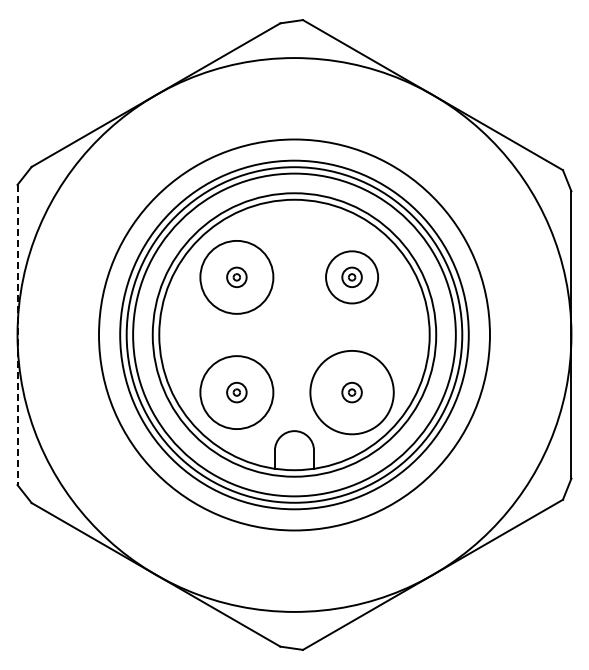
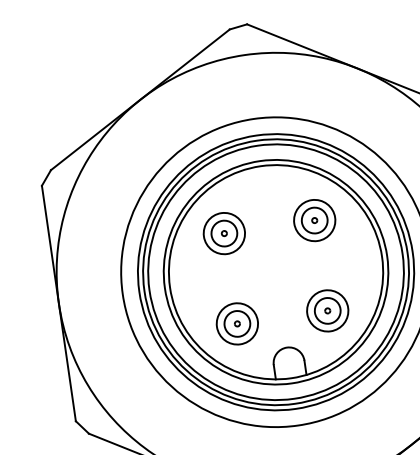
circle: (236, 277) -> (224, 233), size x0.71
circle: (236, 277) -> (224, 233), size x1.67
circle: (351, 277) -> (314, 220), size x1.67
line: (17, 335) -> (58, 303), dashed -> solid
circle: (236, 392) -> (237, 323), size x0.71
circle: (236, 392) -> (237, 323), size x1.67
circle: (351, 392) -> (327, 310), size x1.67
circle: (352, 392) -> (328, 310), size x0.62

